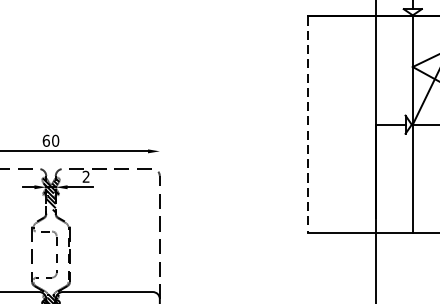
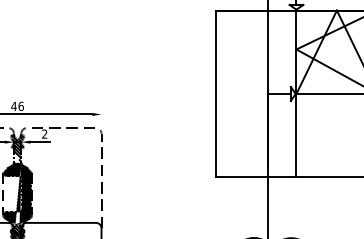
line: (307, 125) -> (215, 94), dashed -> solid
text: (50, 139) -> (17, 105), 60 -> 46
hatch: (50, 253) -> (17, 193), added

